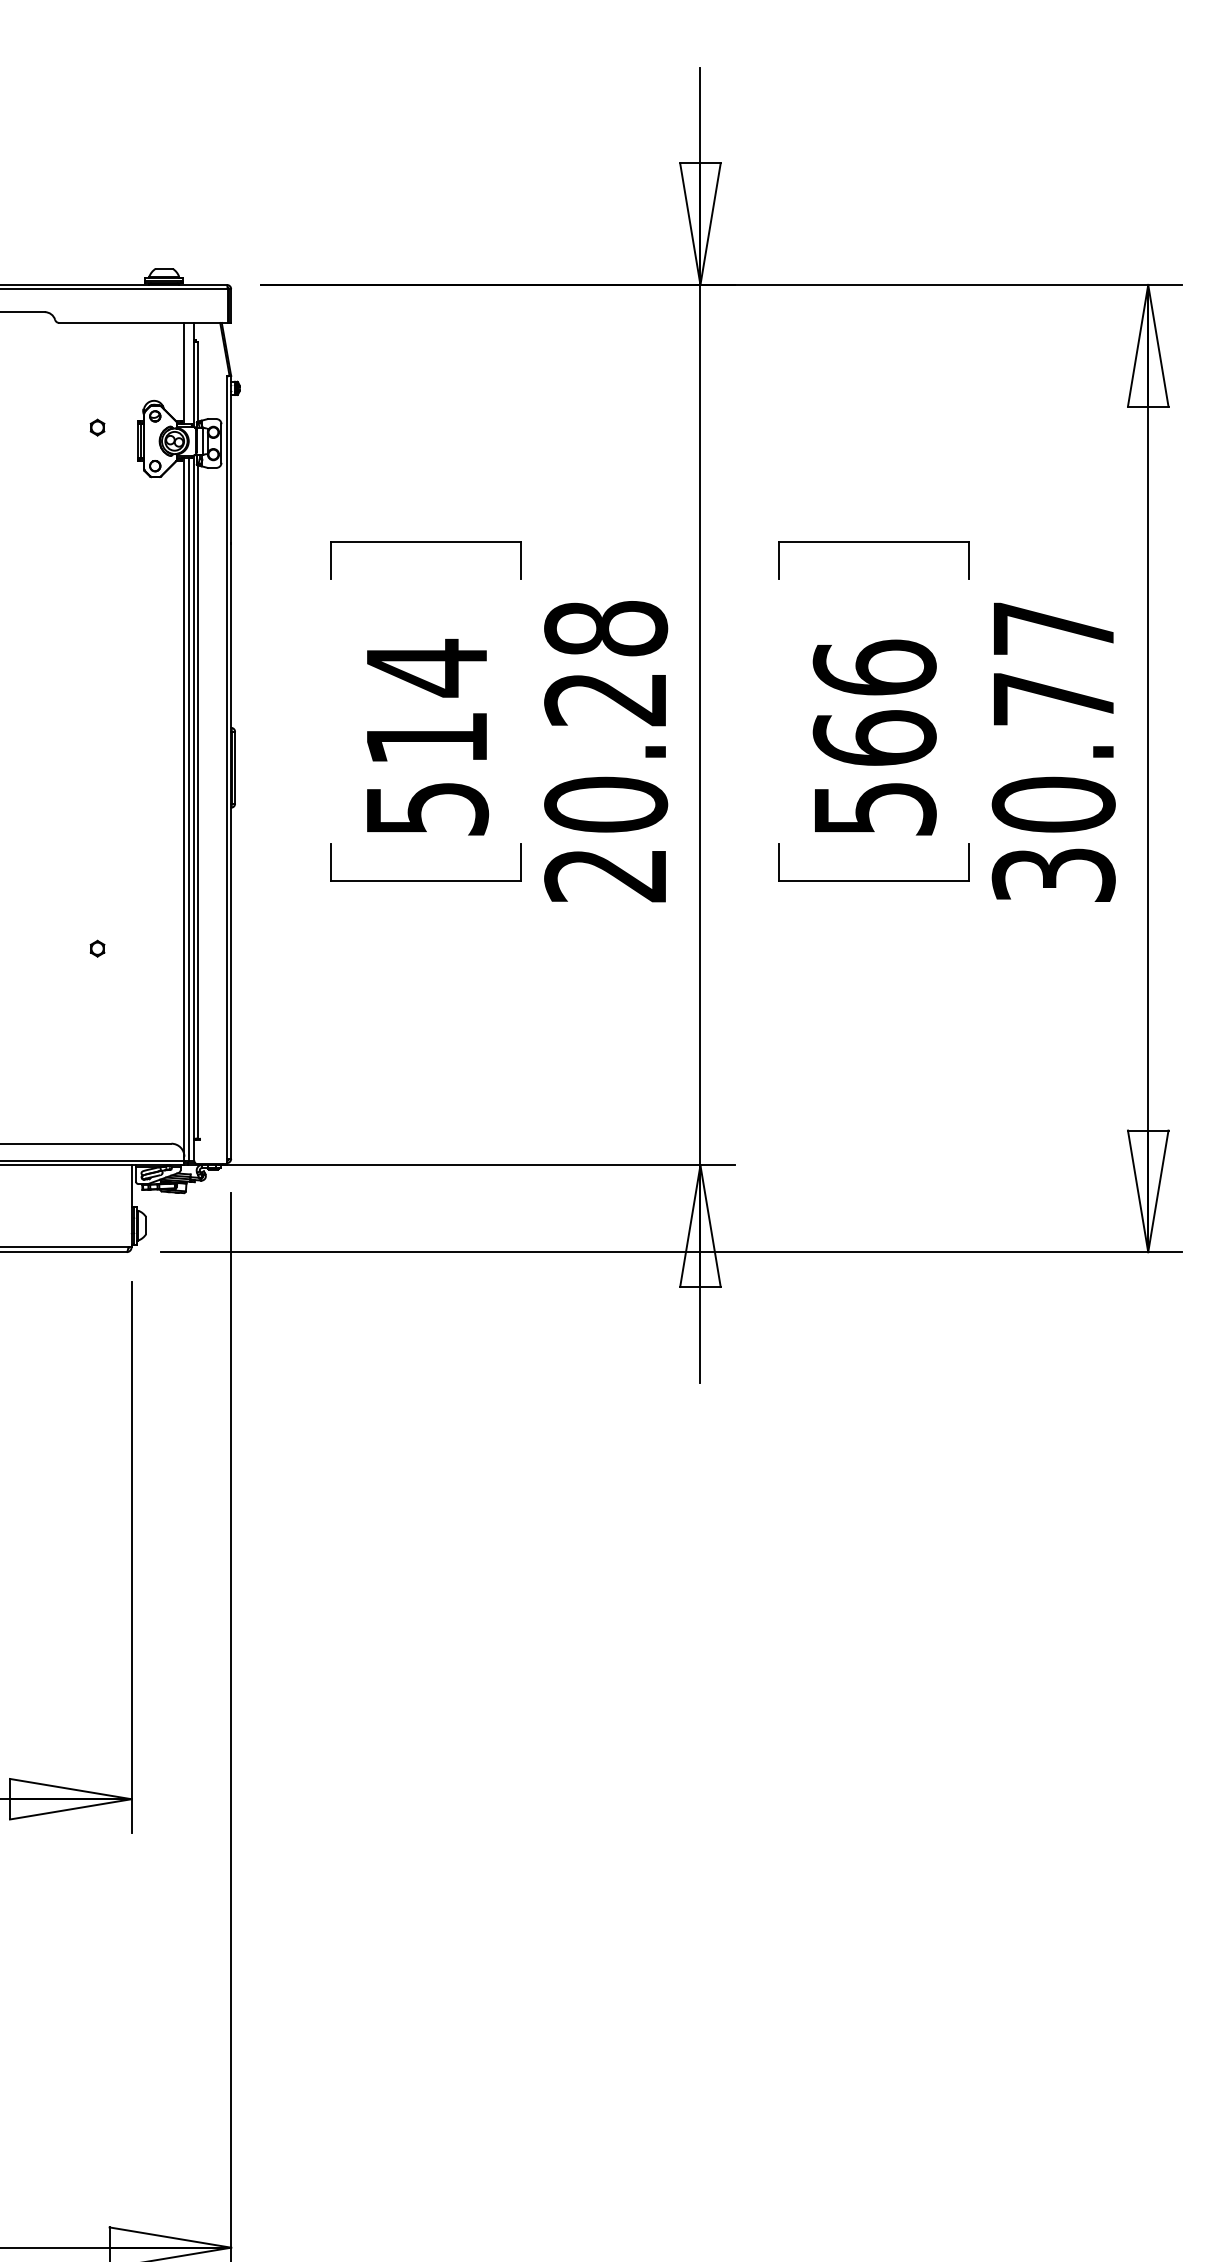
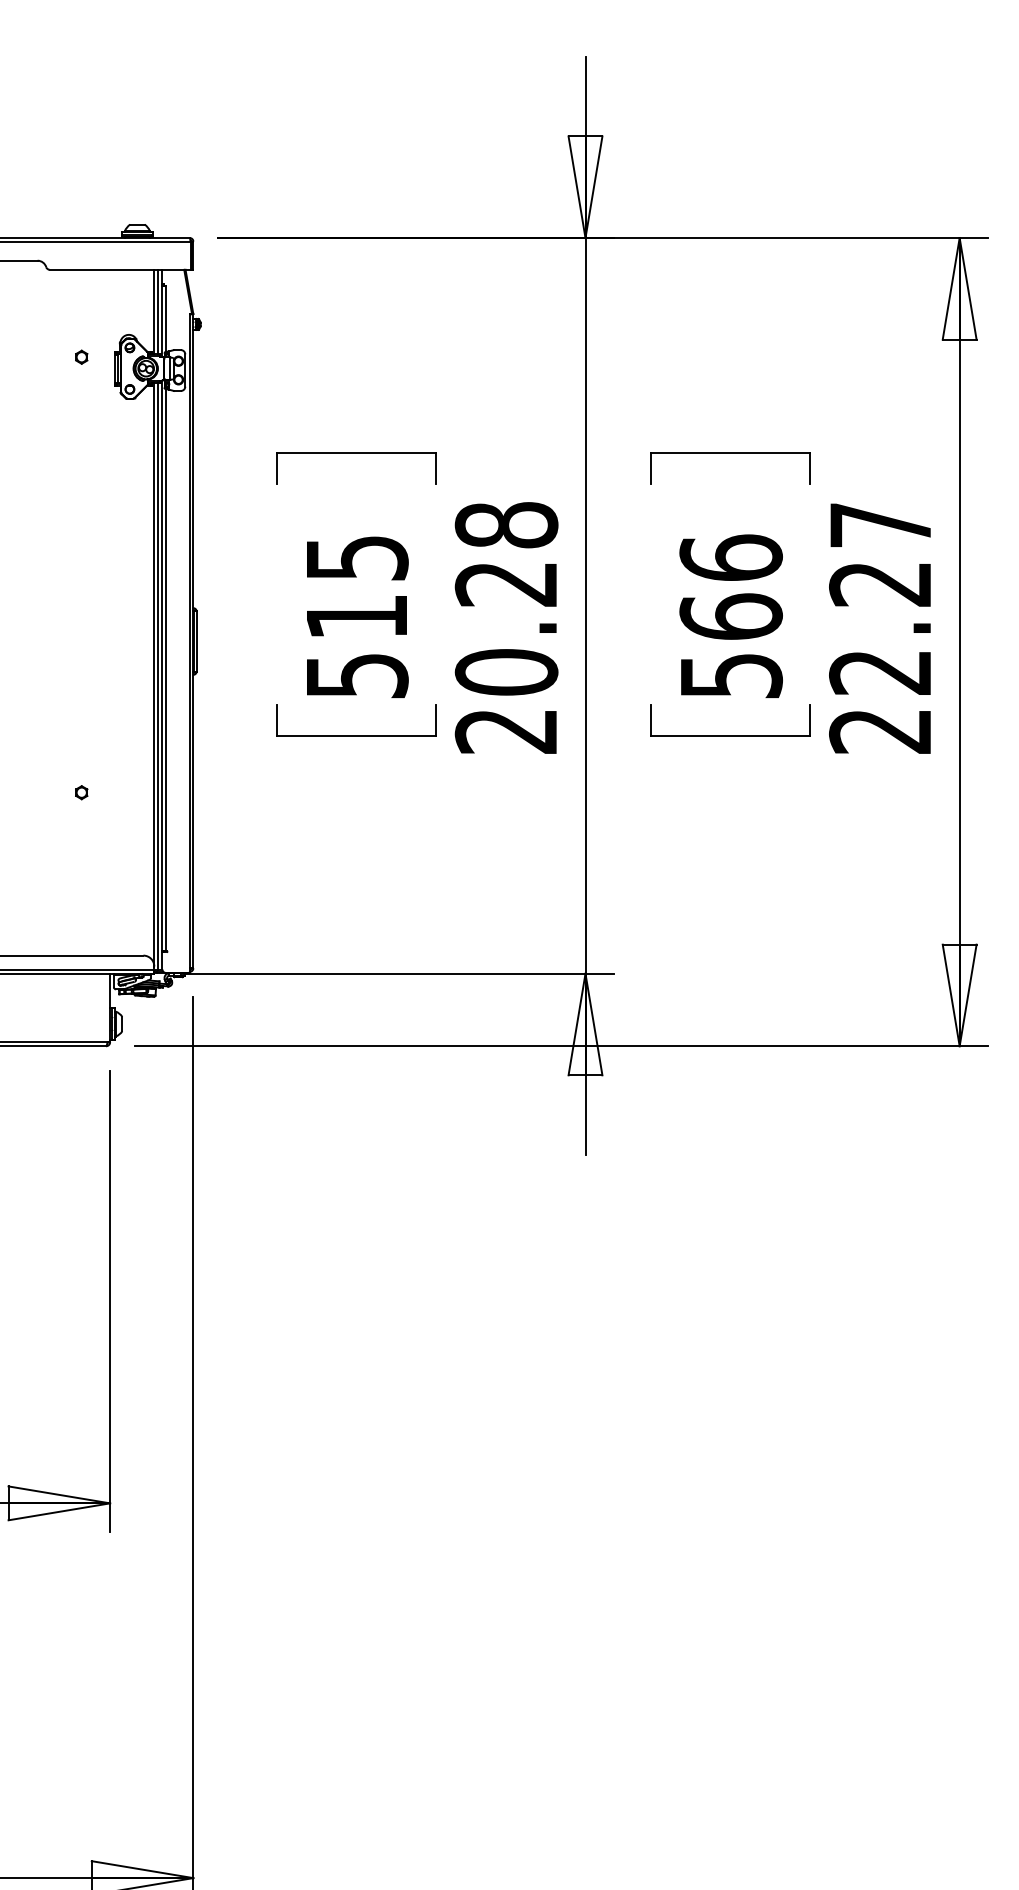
line: (189, 373) -> (158, 312), added
text: (428, 667) -> (358, 557), 514 -> 515
text: (1053, 787) -> (880, 657), 30.77 -> 22.27

